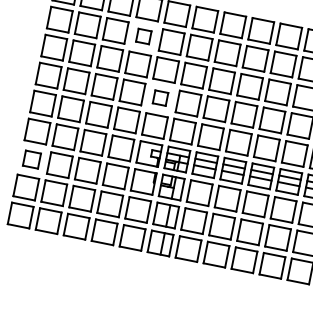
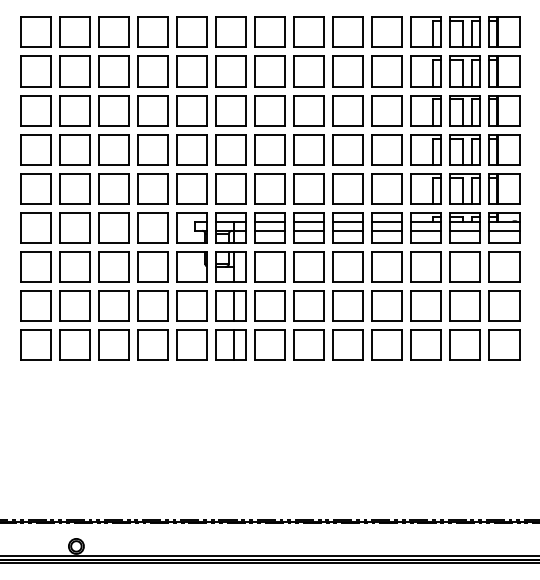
part: (143, 36) -> (152, 71), size x1.67
part: (160, 97) -> (191, 149), size x1.67
part: (31, 159) -> (35, 266), size x1.43

